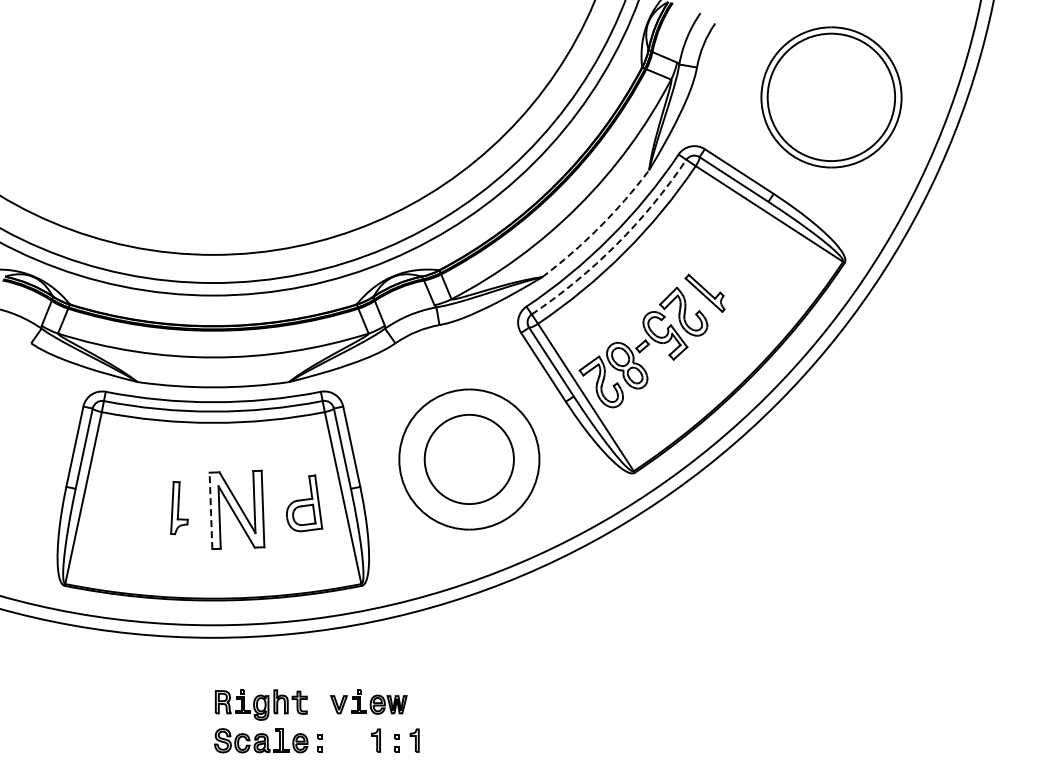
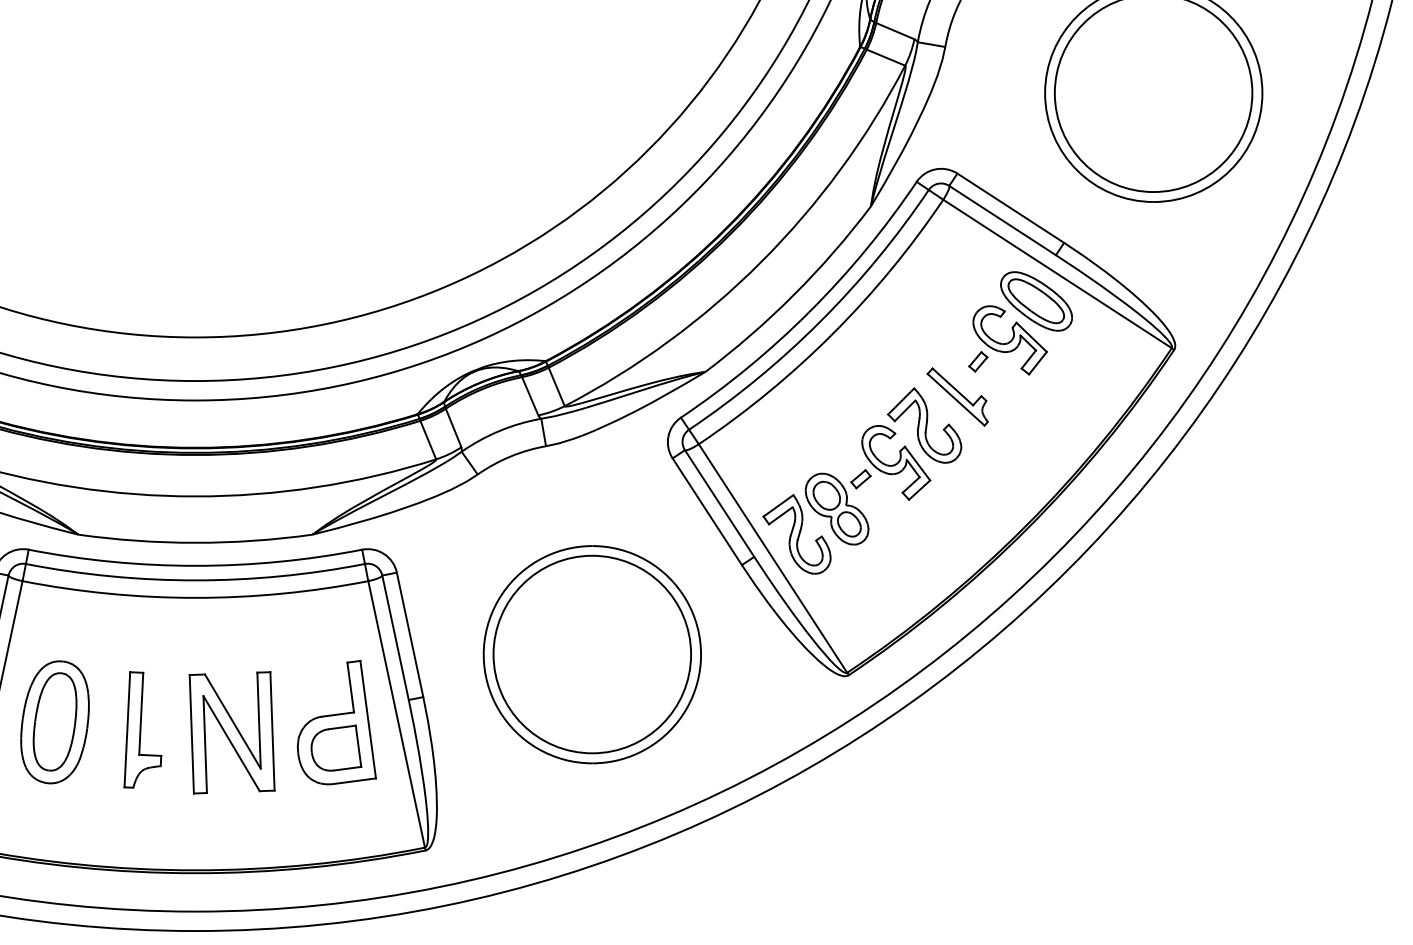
arc: (599, 227) -> (794, 294), dashed -> solid
arc: (616, 244) -> (820, 321), dashed -> solid
part: (745, 245) -> (1020, 322), added
circle: (469, 459) -> (592, 654), size x1.43
part: (122, 502) -> (54, 721), added
part: (304, 503) -> (336, 722), size x1.43
part: (179, 507) -> (143, 729), size x1.43
line: (210, 510) -> (191, 733), dashed -> solid

